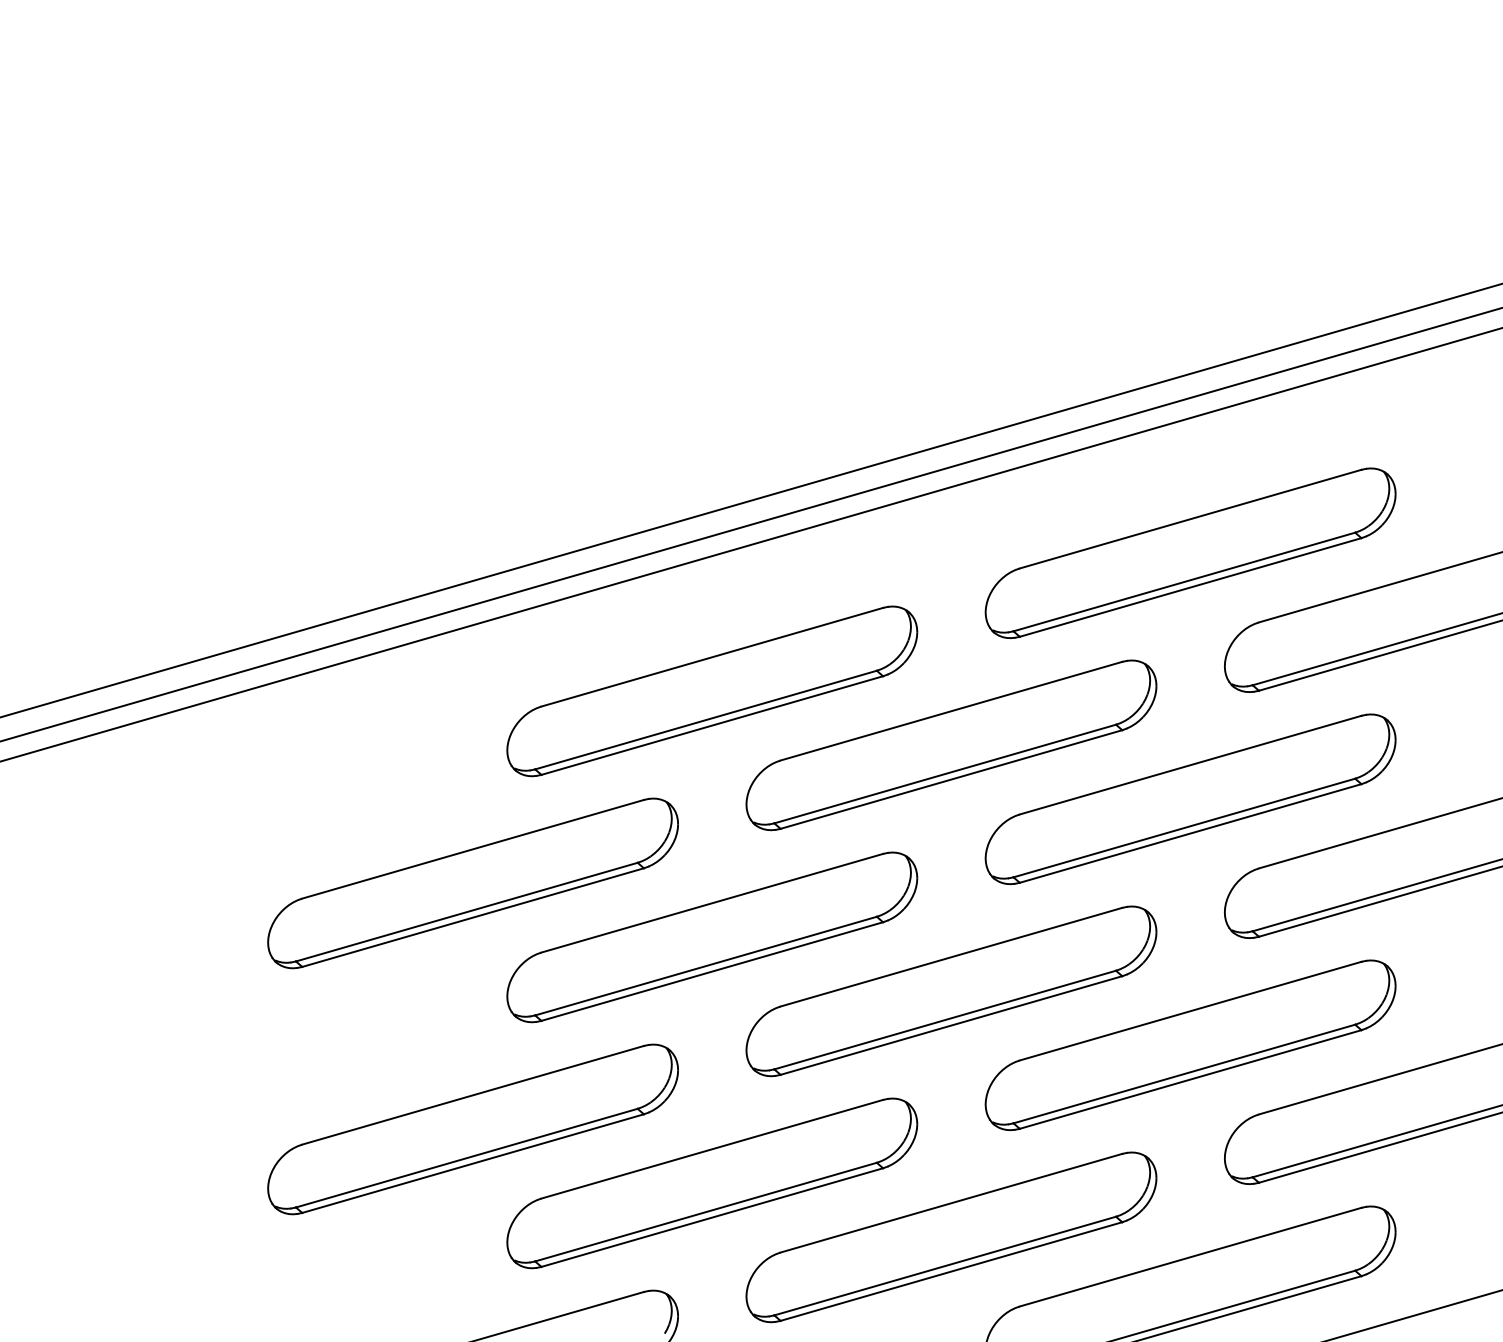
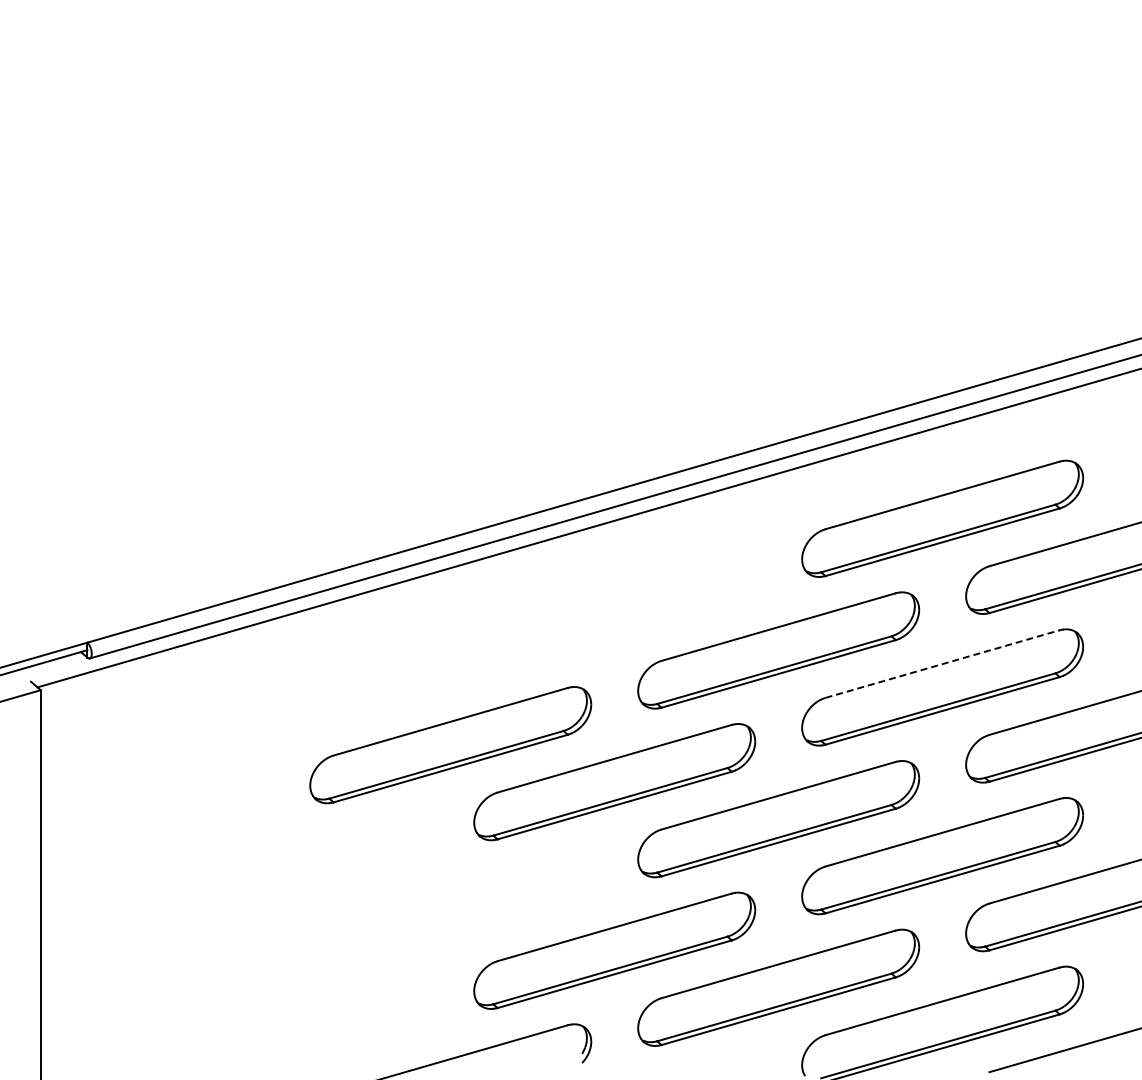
part: (711, 691) -> (614, 613), removed
line: (1190, 765) -> (942, 664), solid -> dashed
part: (472, 1128) -> (450, 913), removed

